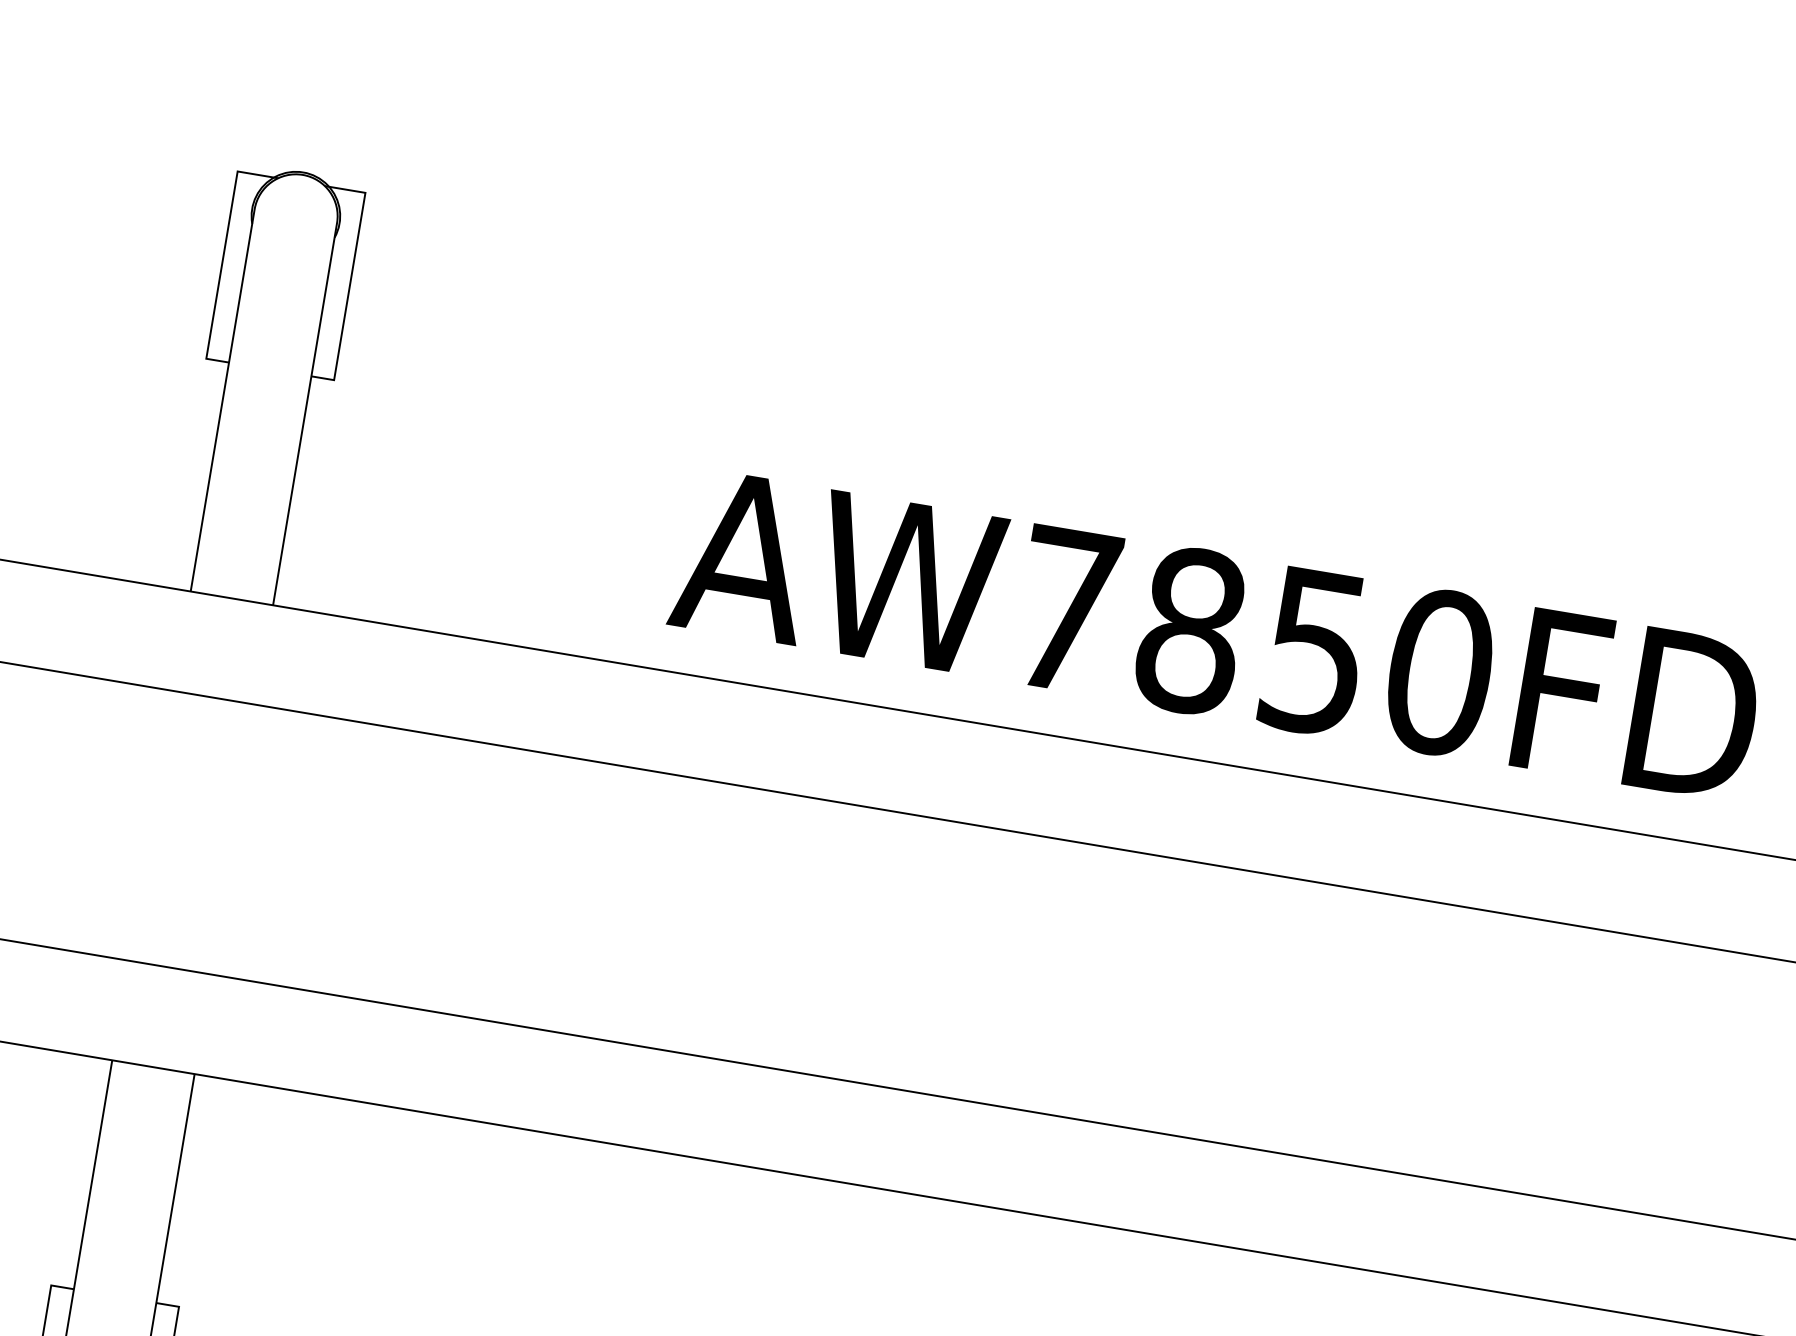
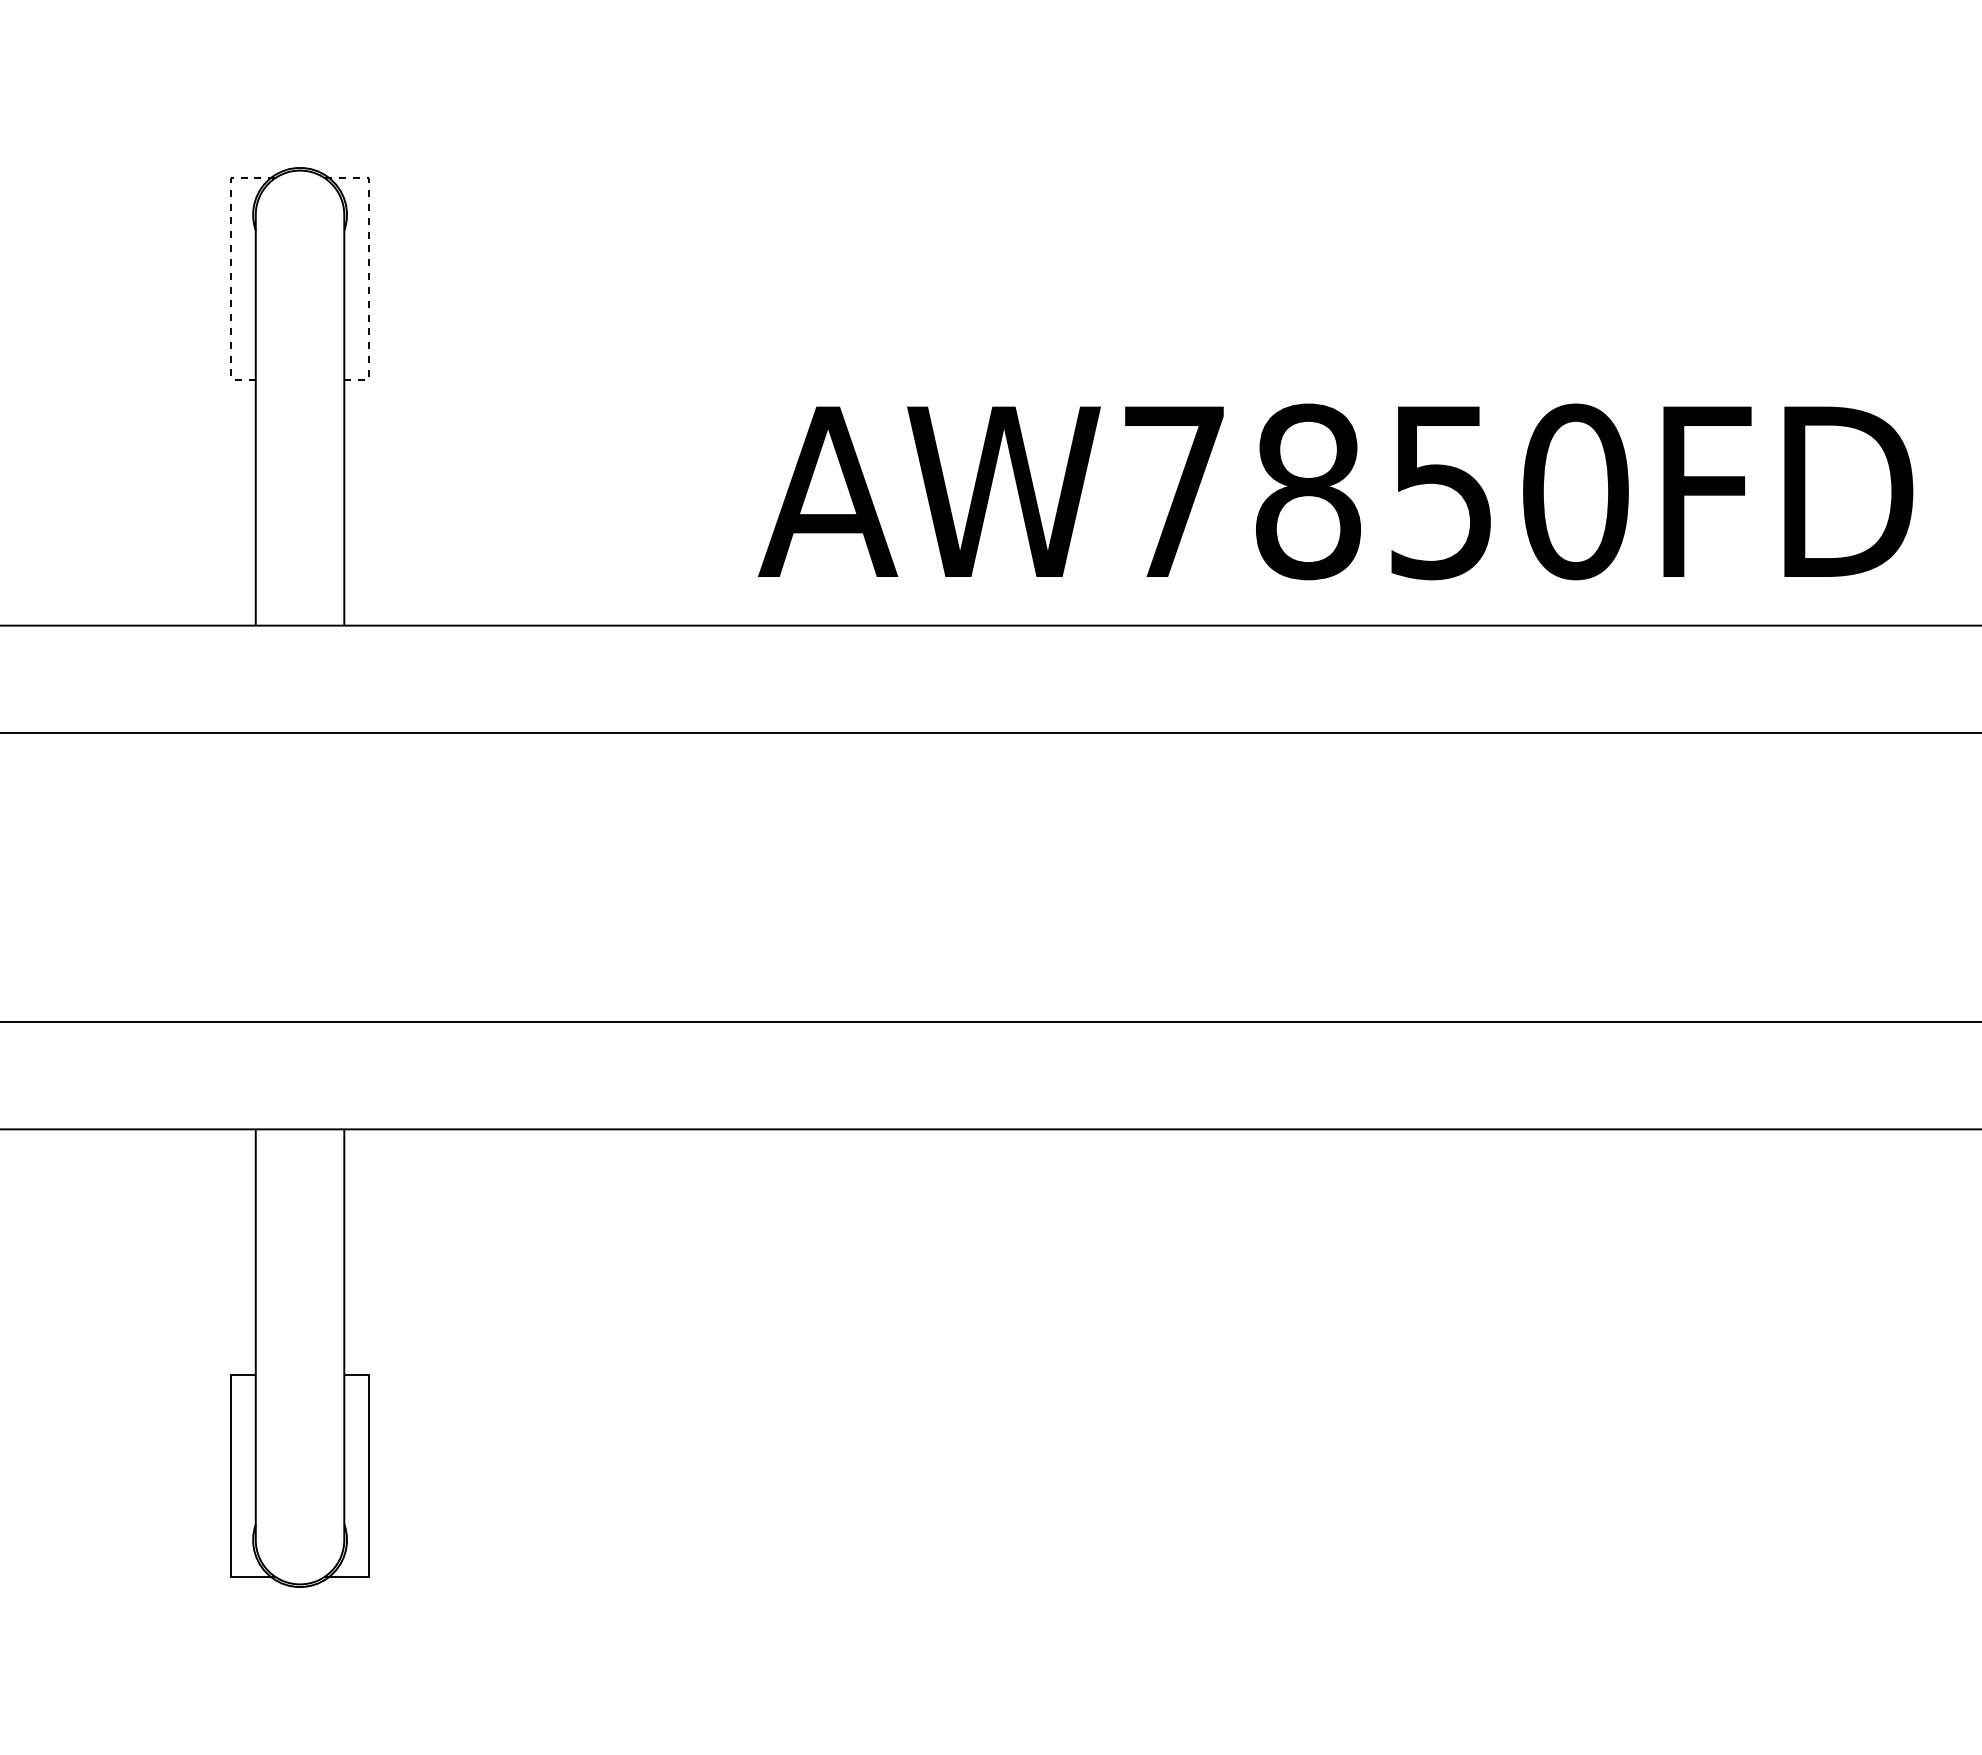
line: (223, 256) -> (231, 269), solid -> dashed
line: (350, 278) -> (368, 270), solid -> dashed

